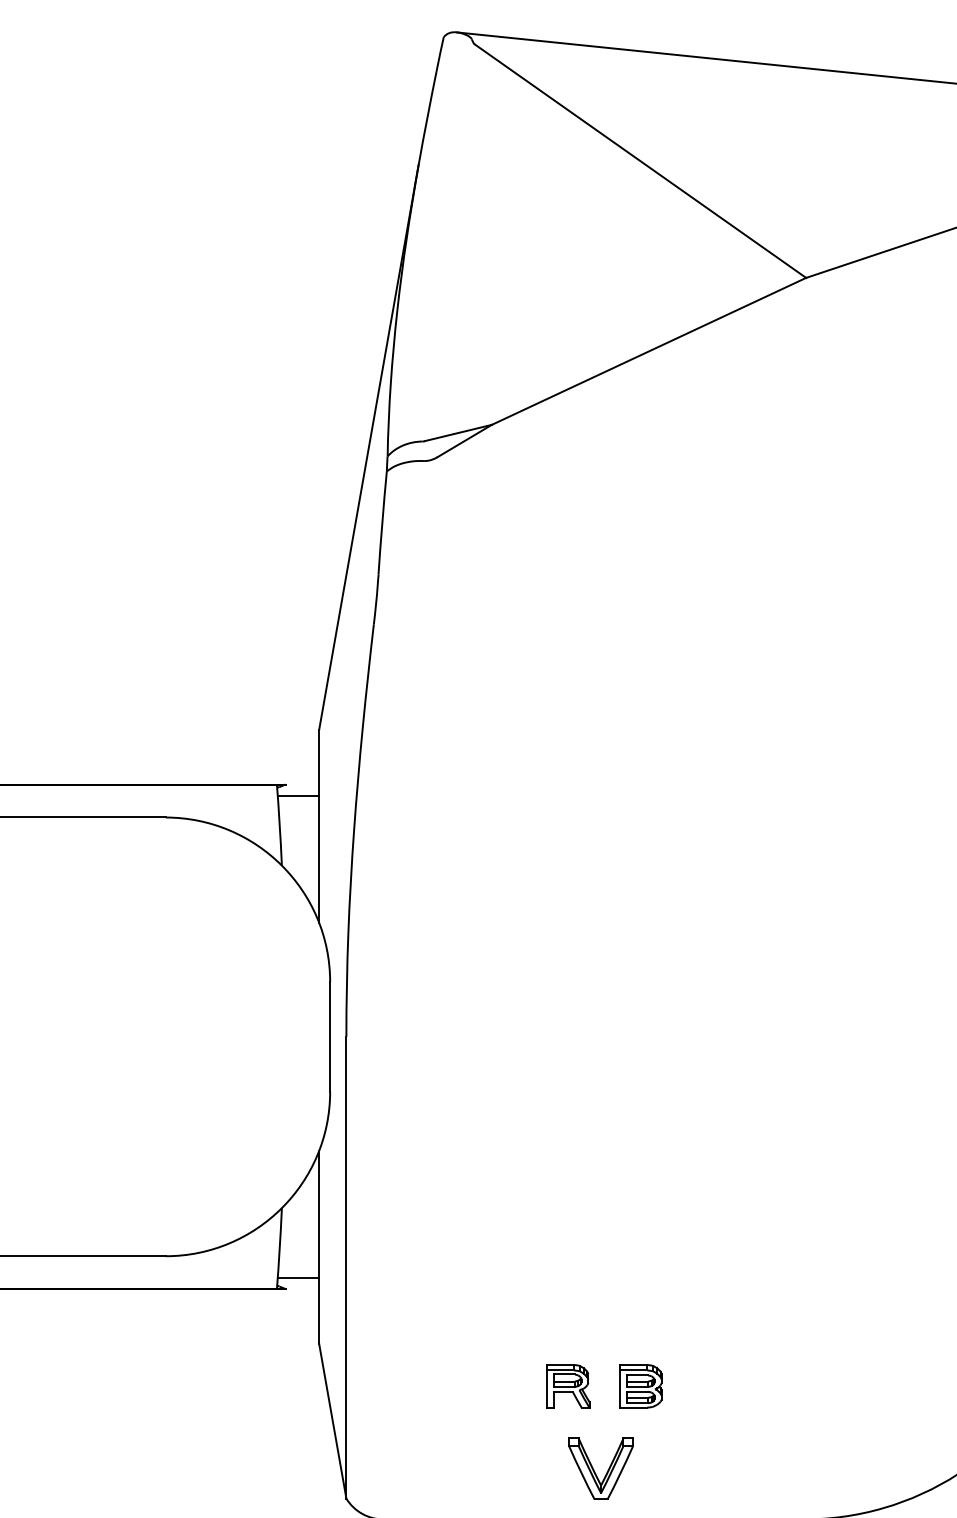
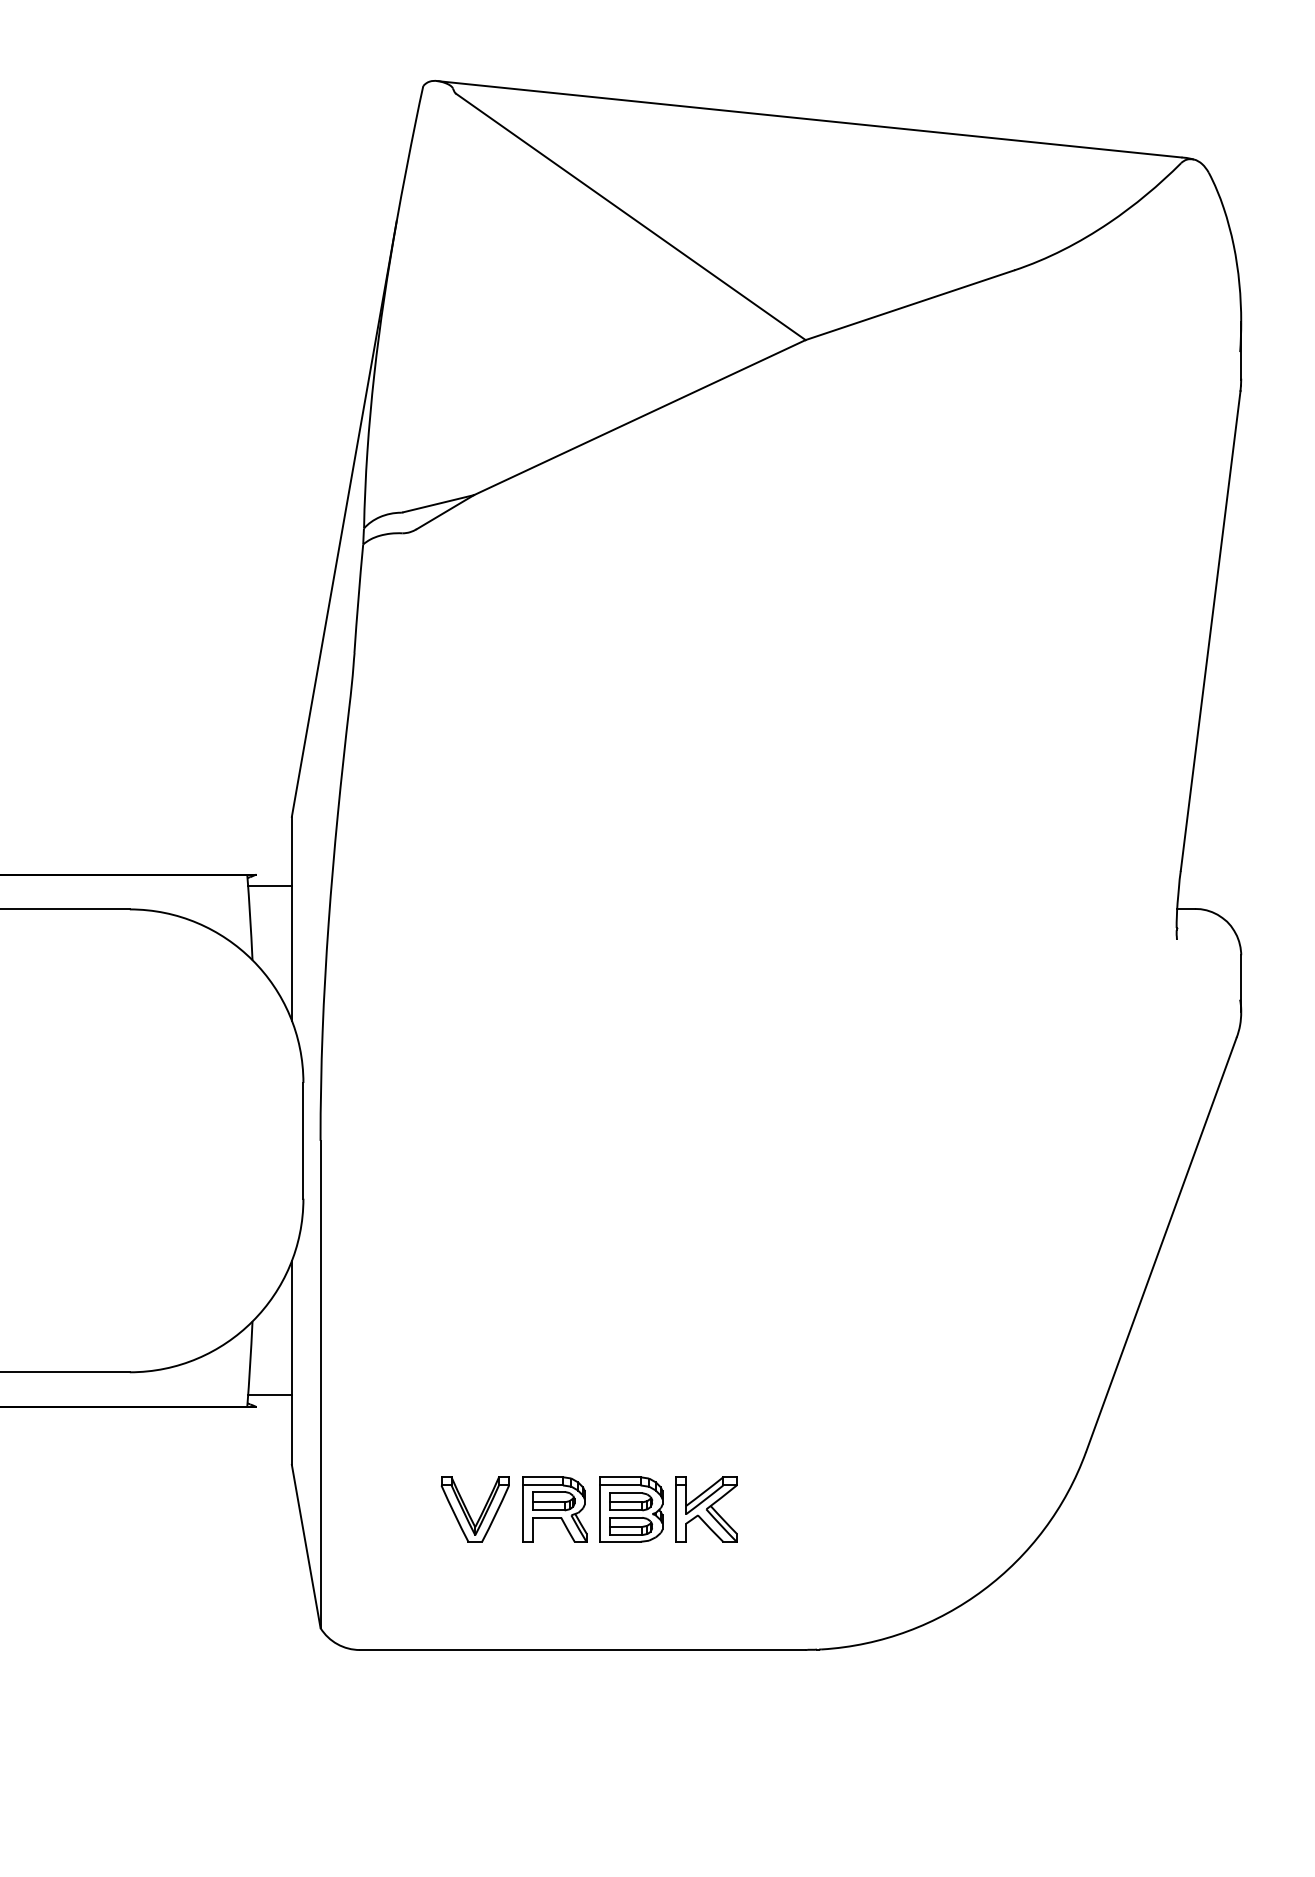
part: (568, 1386) -> (554, 1509), size x1.43
part: (641, 1386) -> (631, 1509), size x1.43
part: (712, 1386) -> (706, 1509), added
part: (594, 1470) -> (468, 1511), moved

